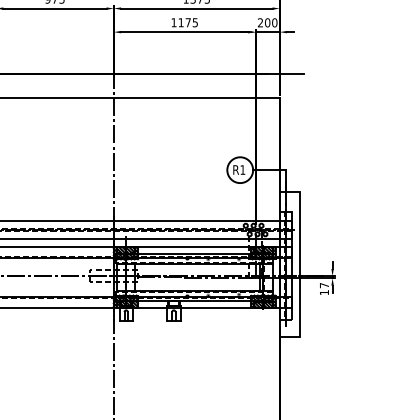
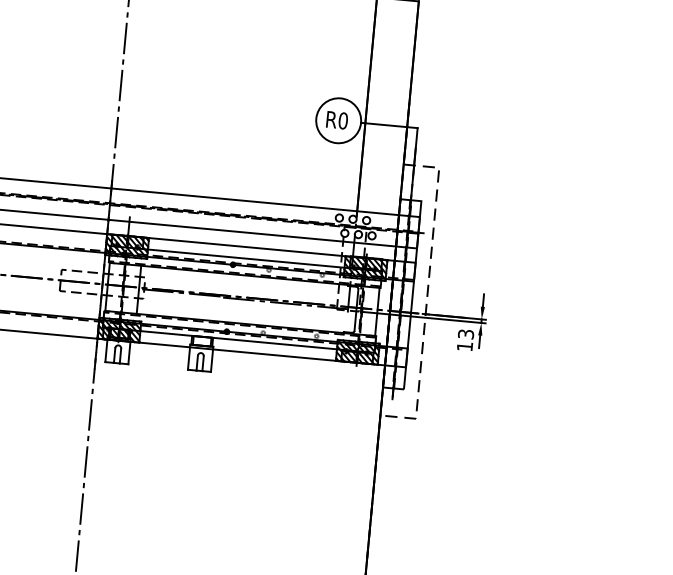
text: (242, 169) -> (342, 119), R1 -> R0
line: (300, 264) -> (427, 293), solid -> dashed
text: (324, 285) -> (466, 334), 17 -> 13

